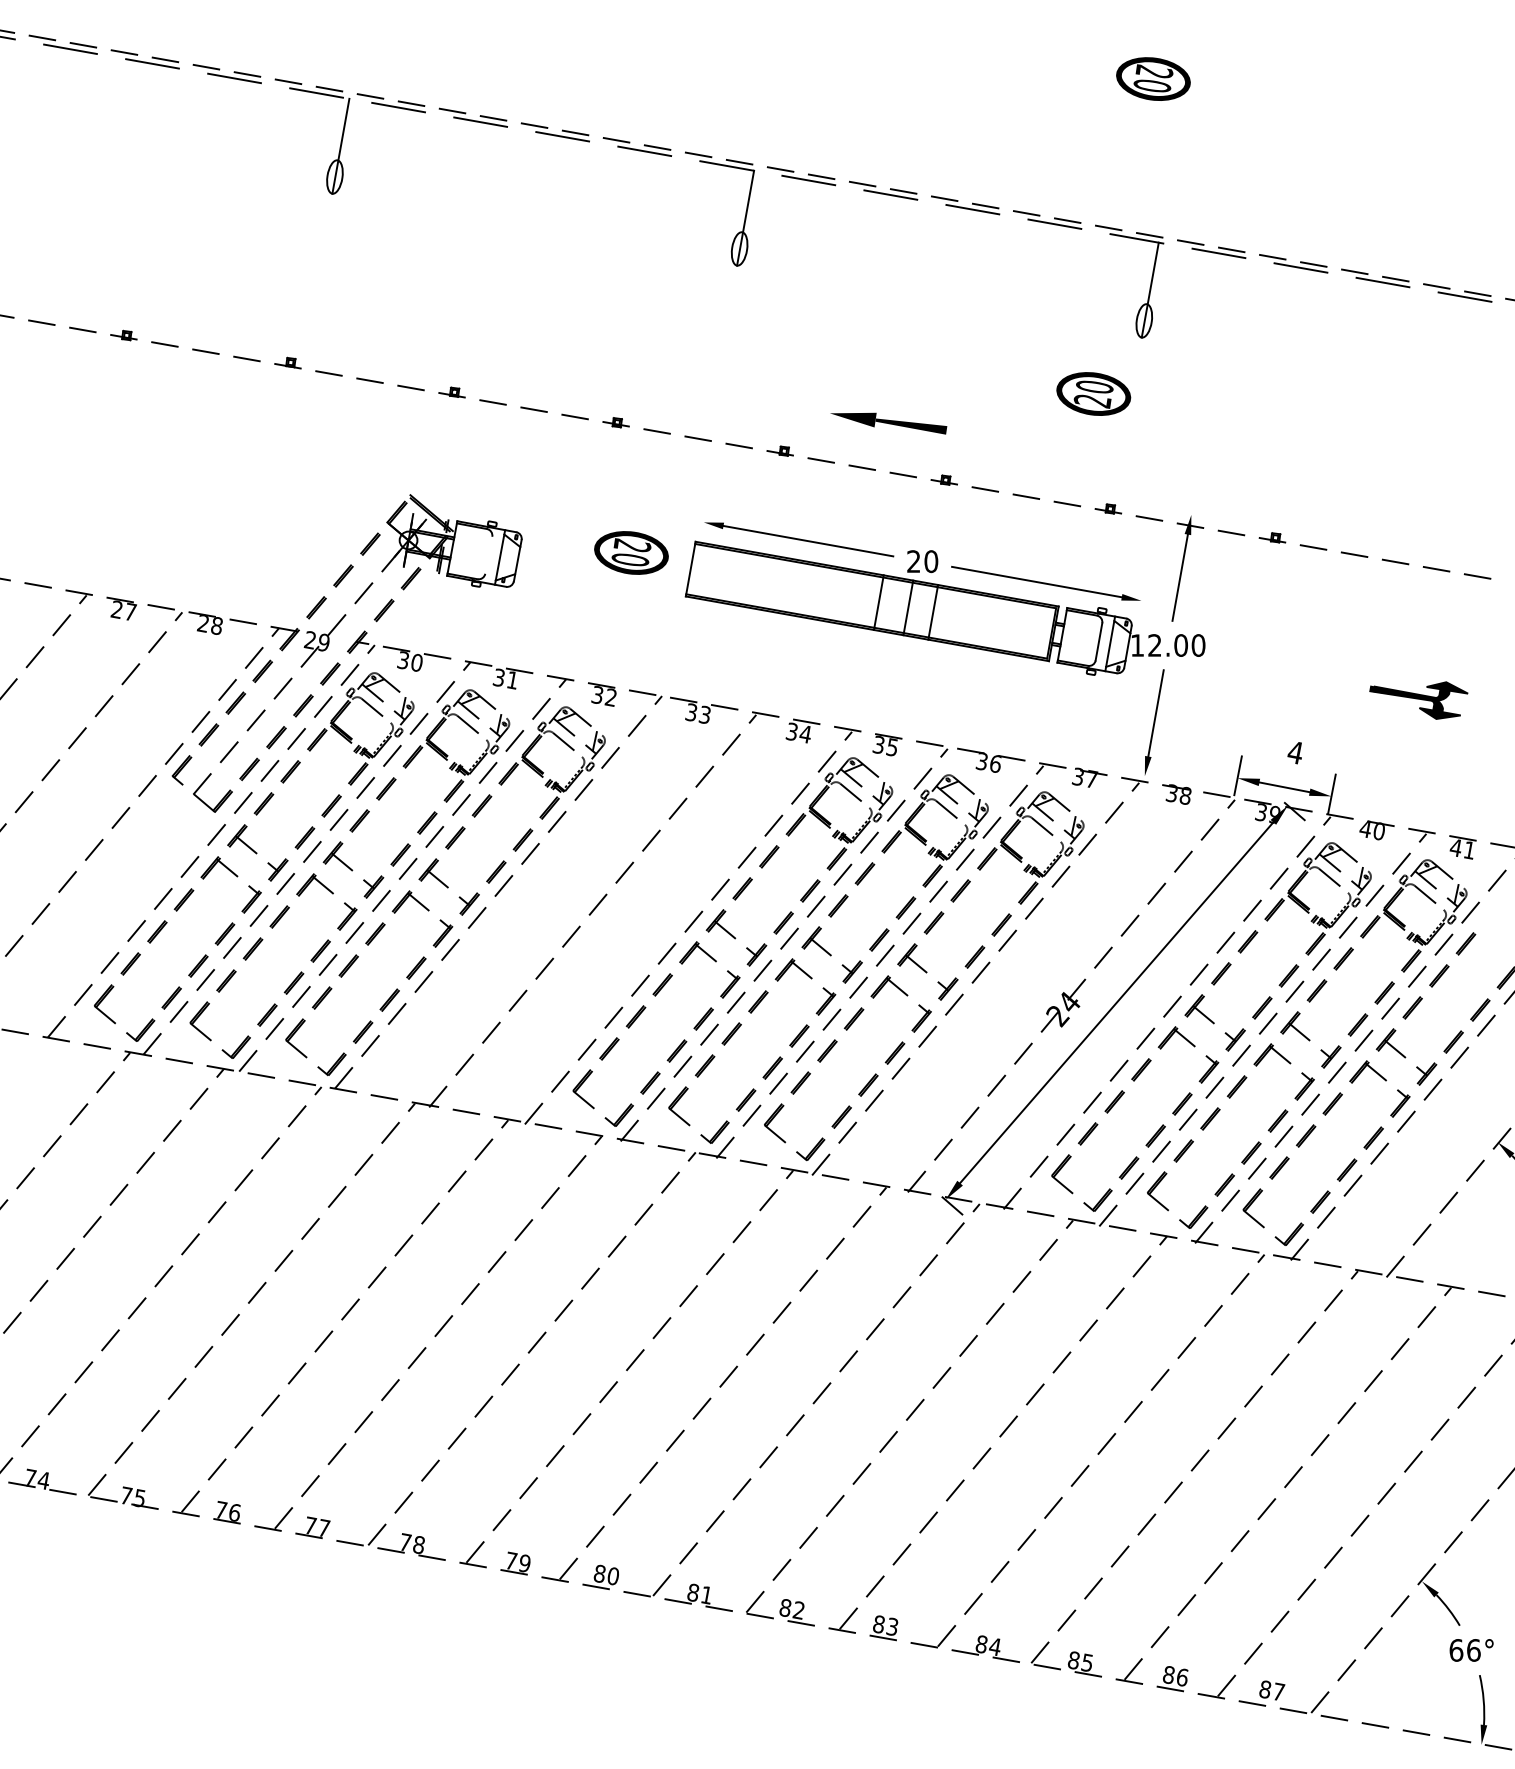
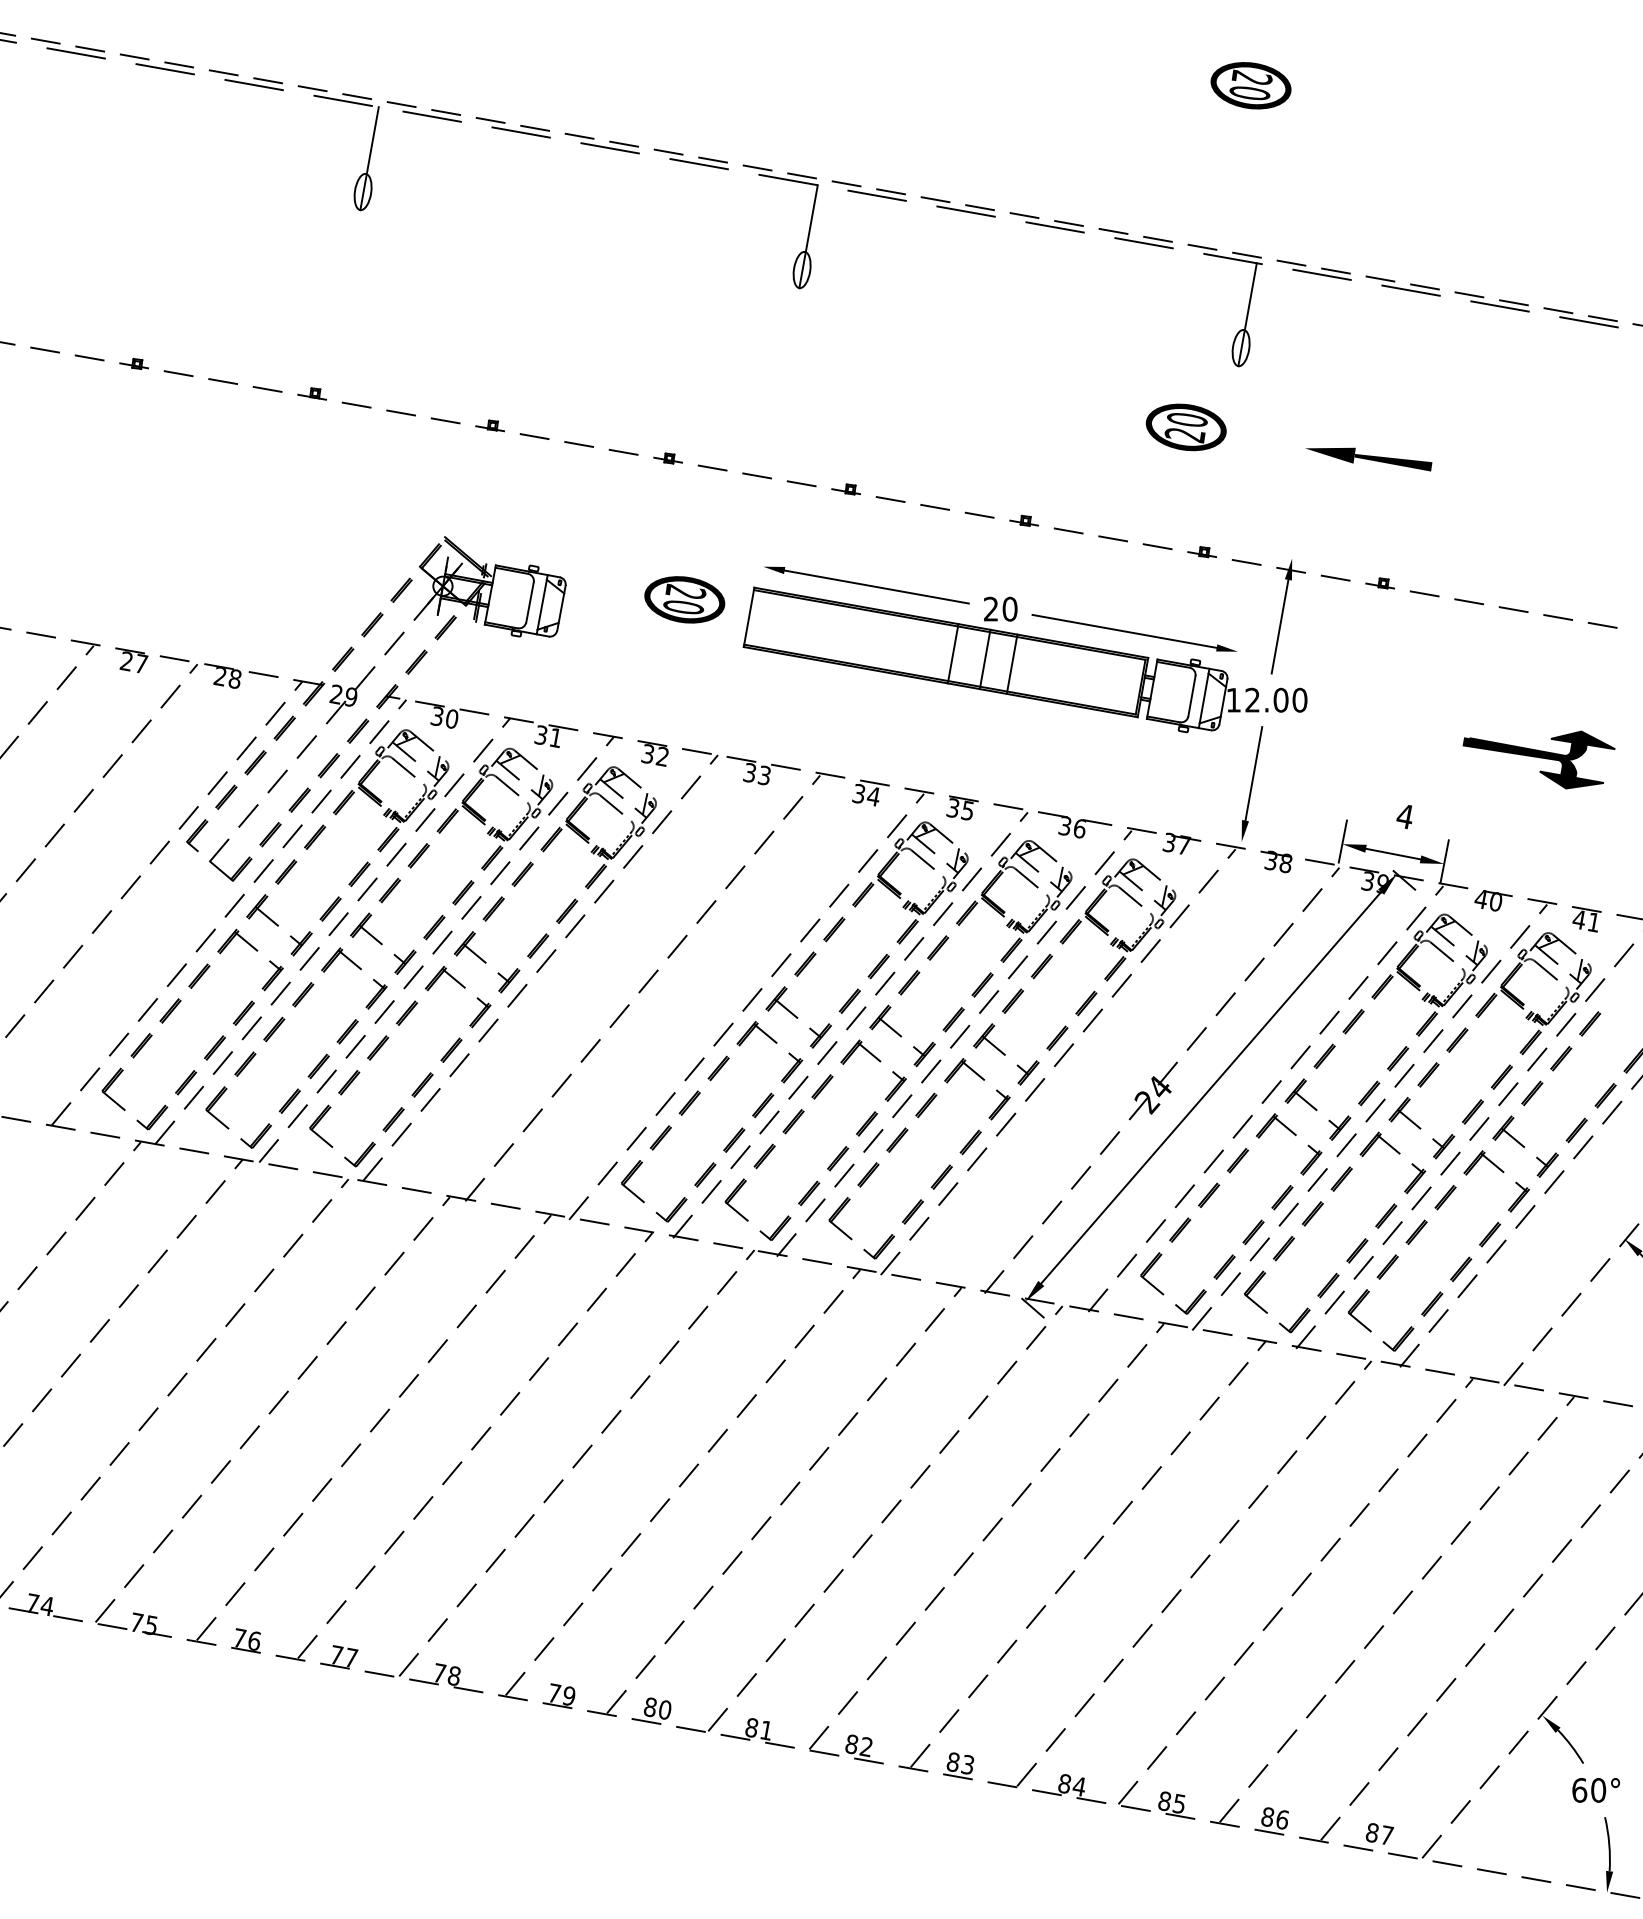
part: (888, 423) -> (1368, 459), moved
line: (488, 555) -> (529, 602), added
part: (1418, 700) -> (1538, 759), size x1.43
text: (1473, 1650) -> (1598, 1790), 66° -> 60°

